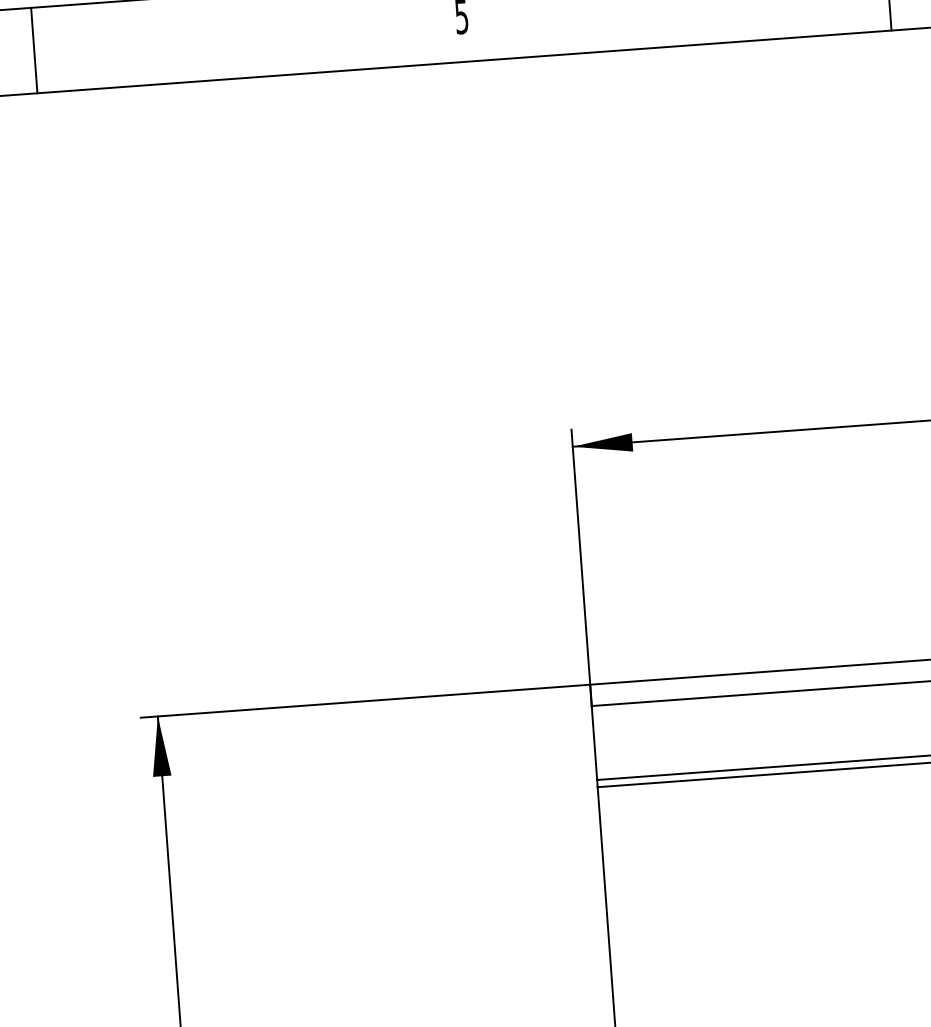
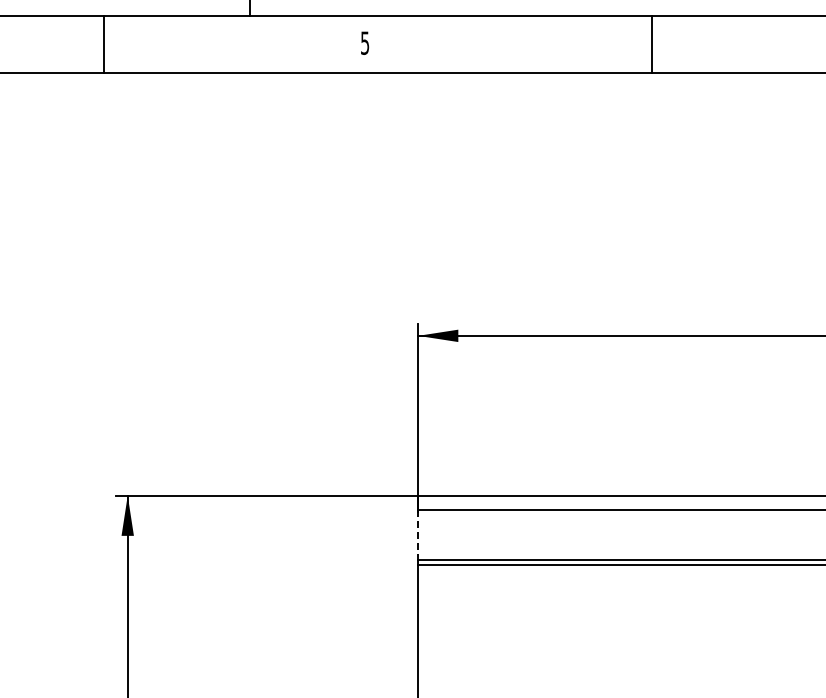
line: (33, 50) -> (103, 44), moved
line: (594, 742) -> (418, 534), solid -> dashed

